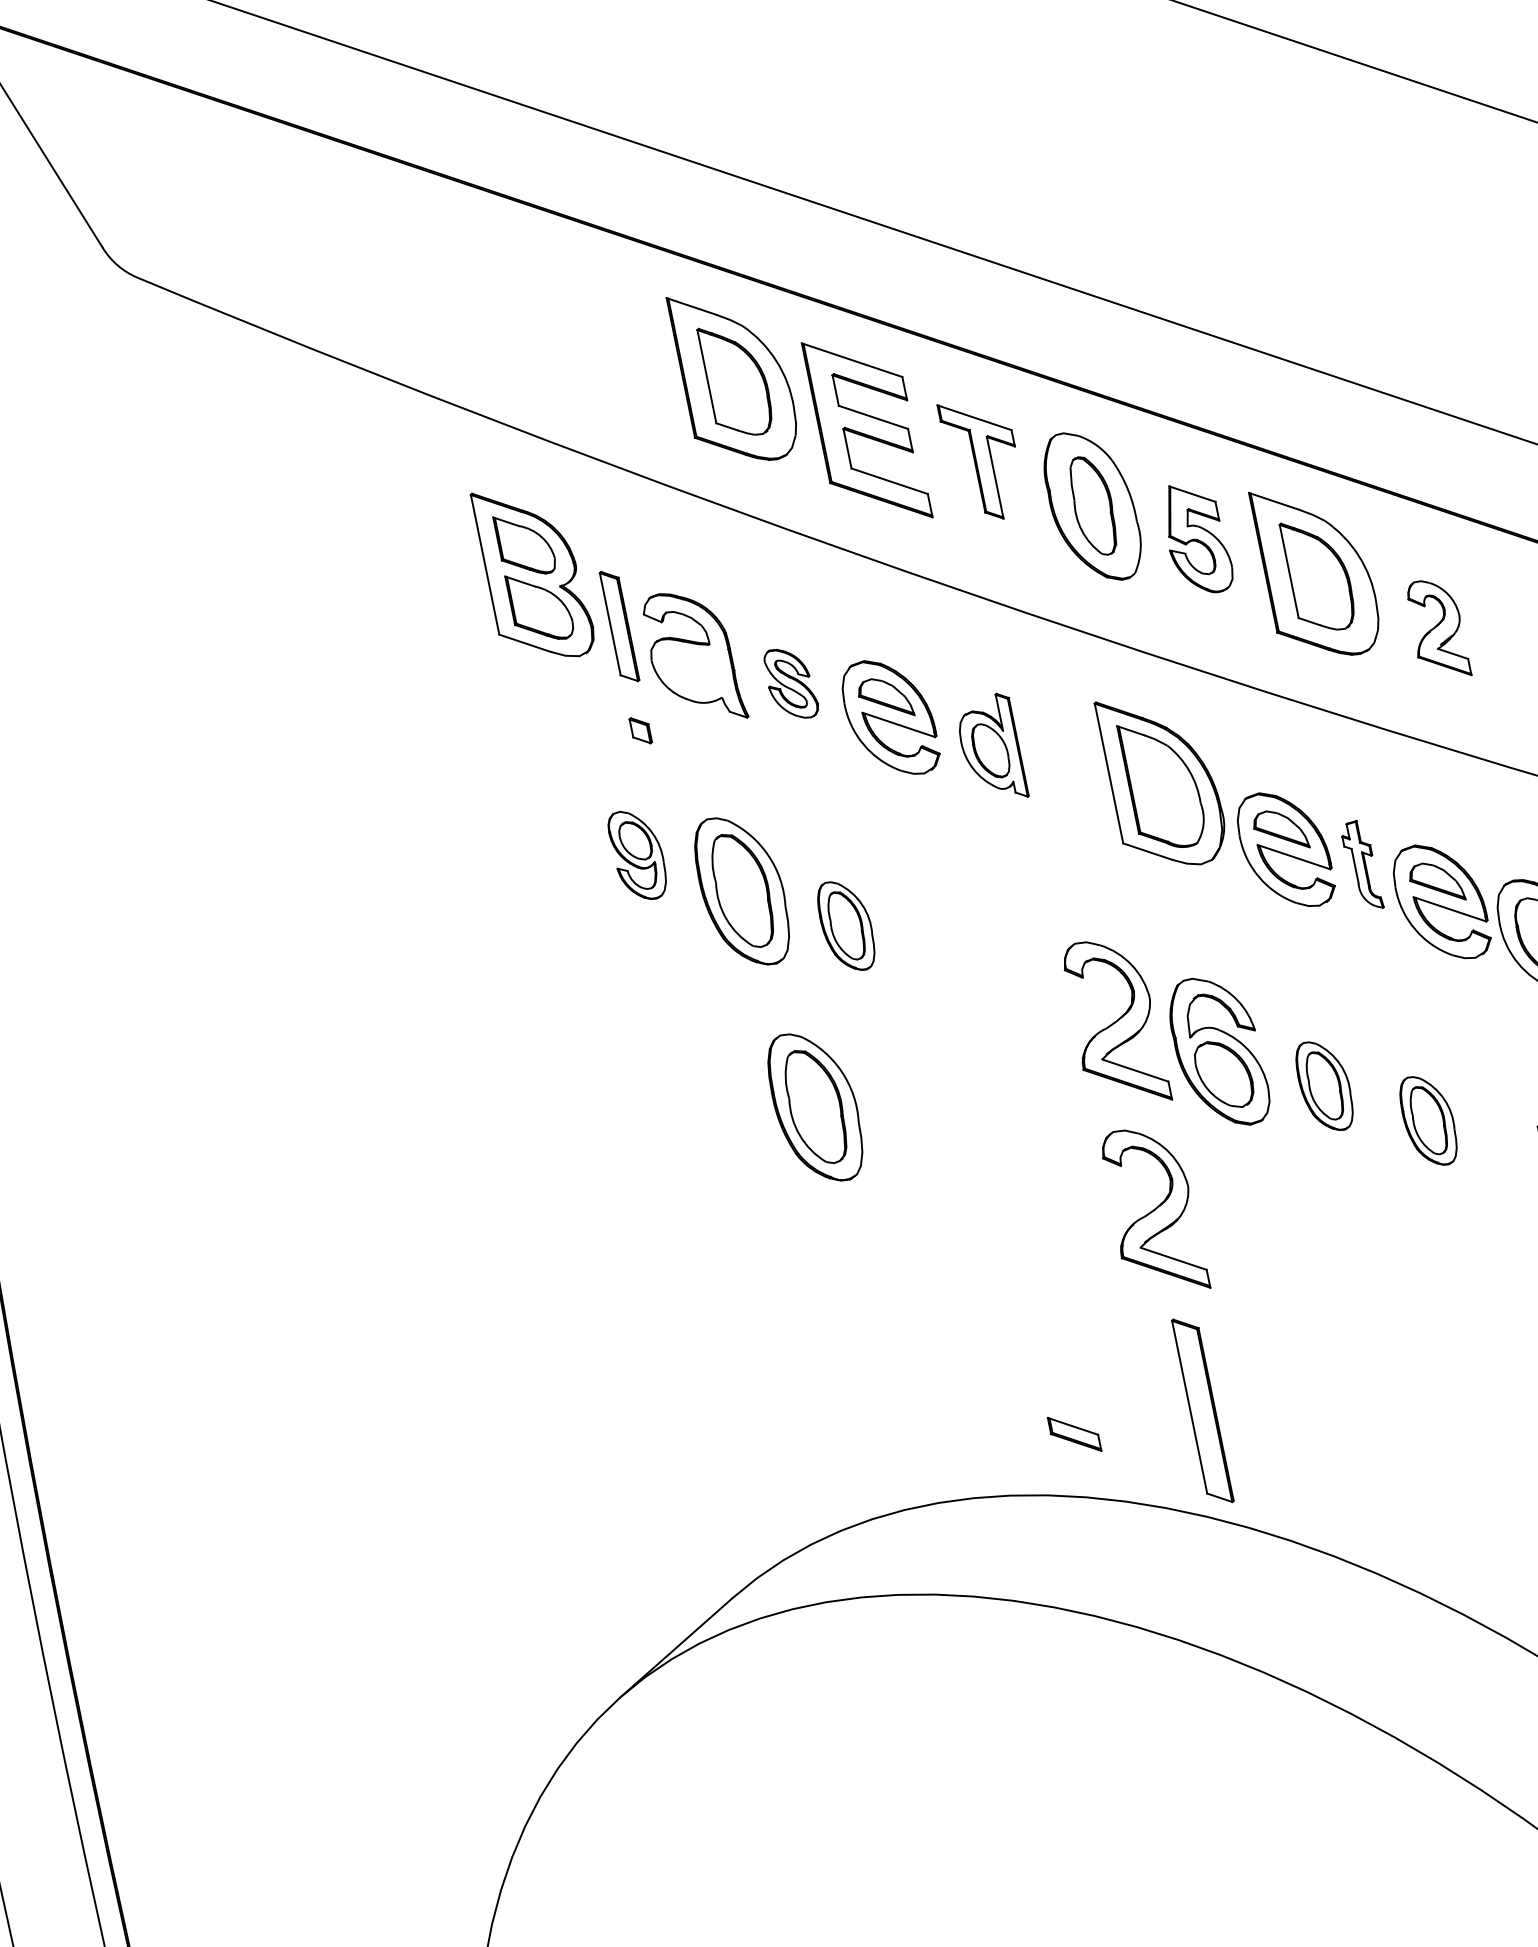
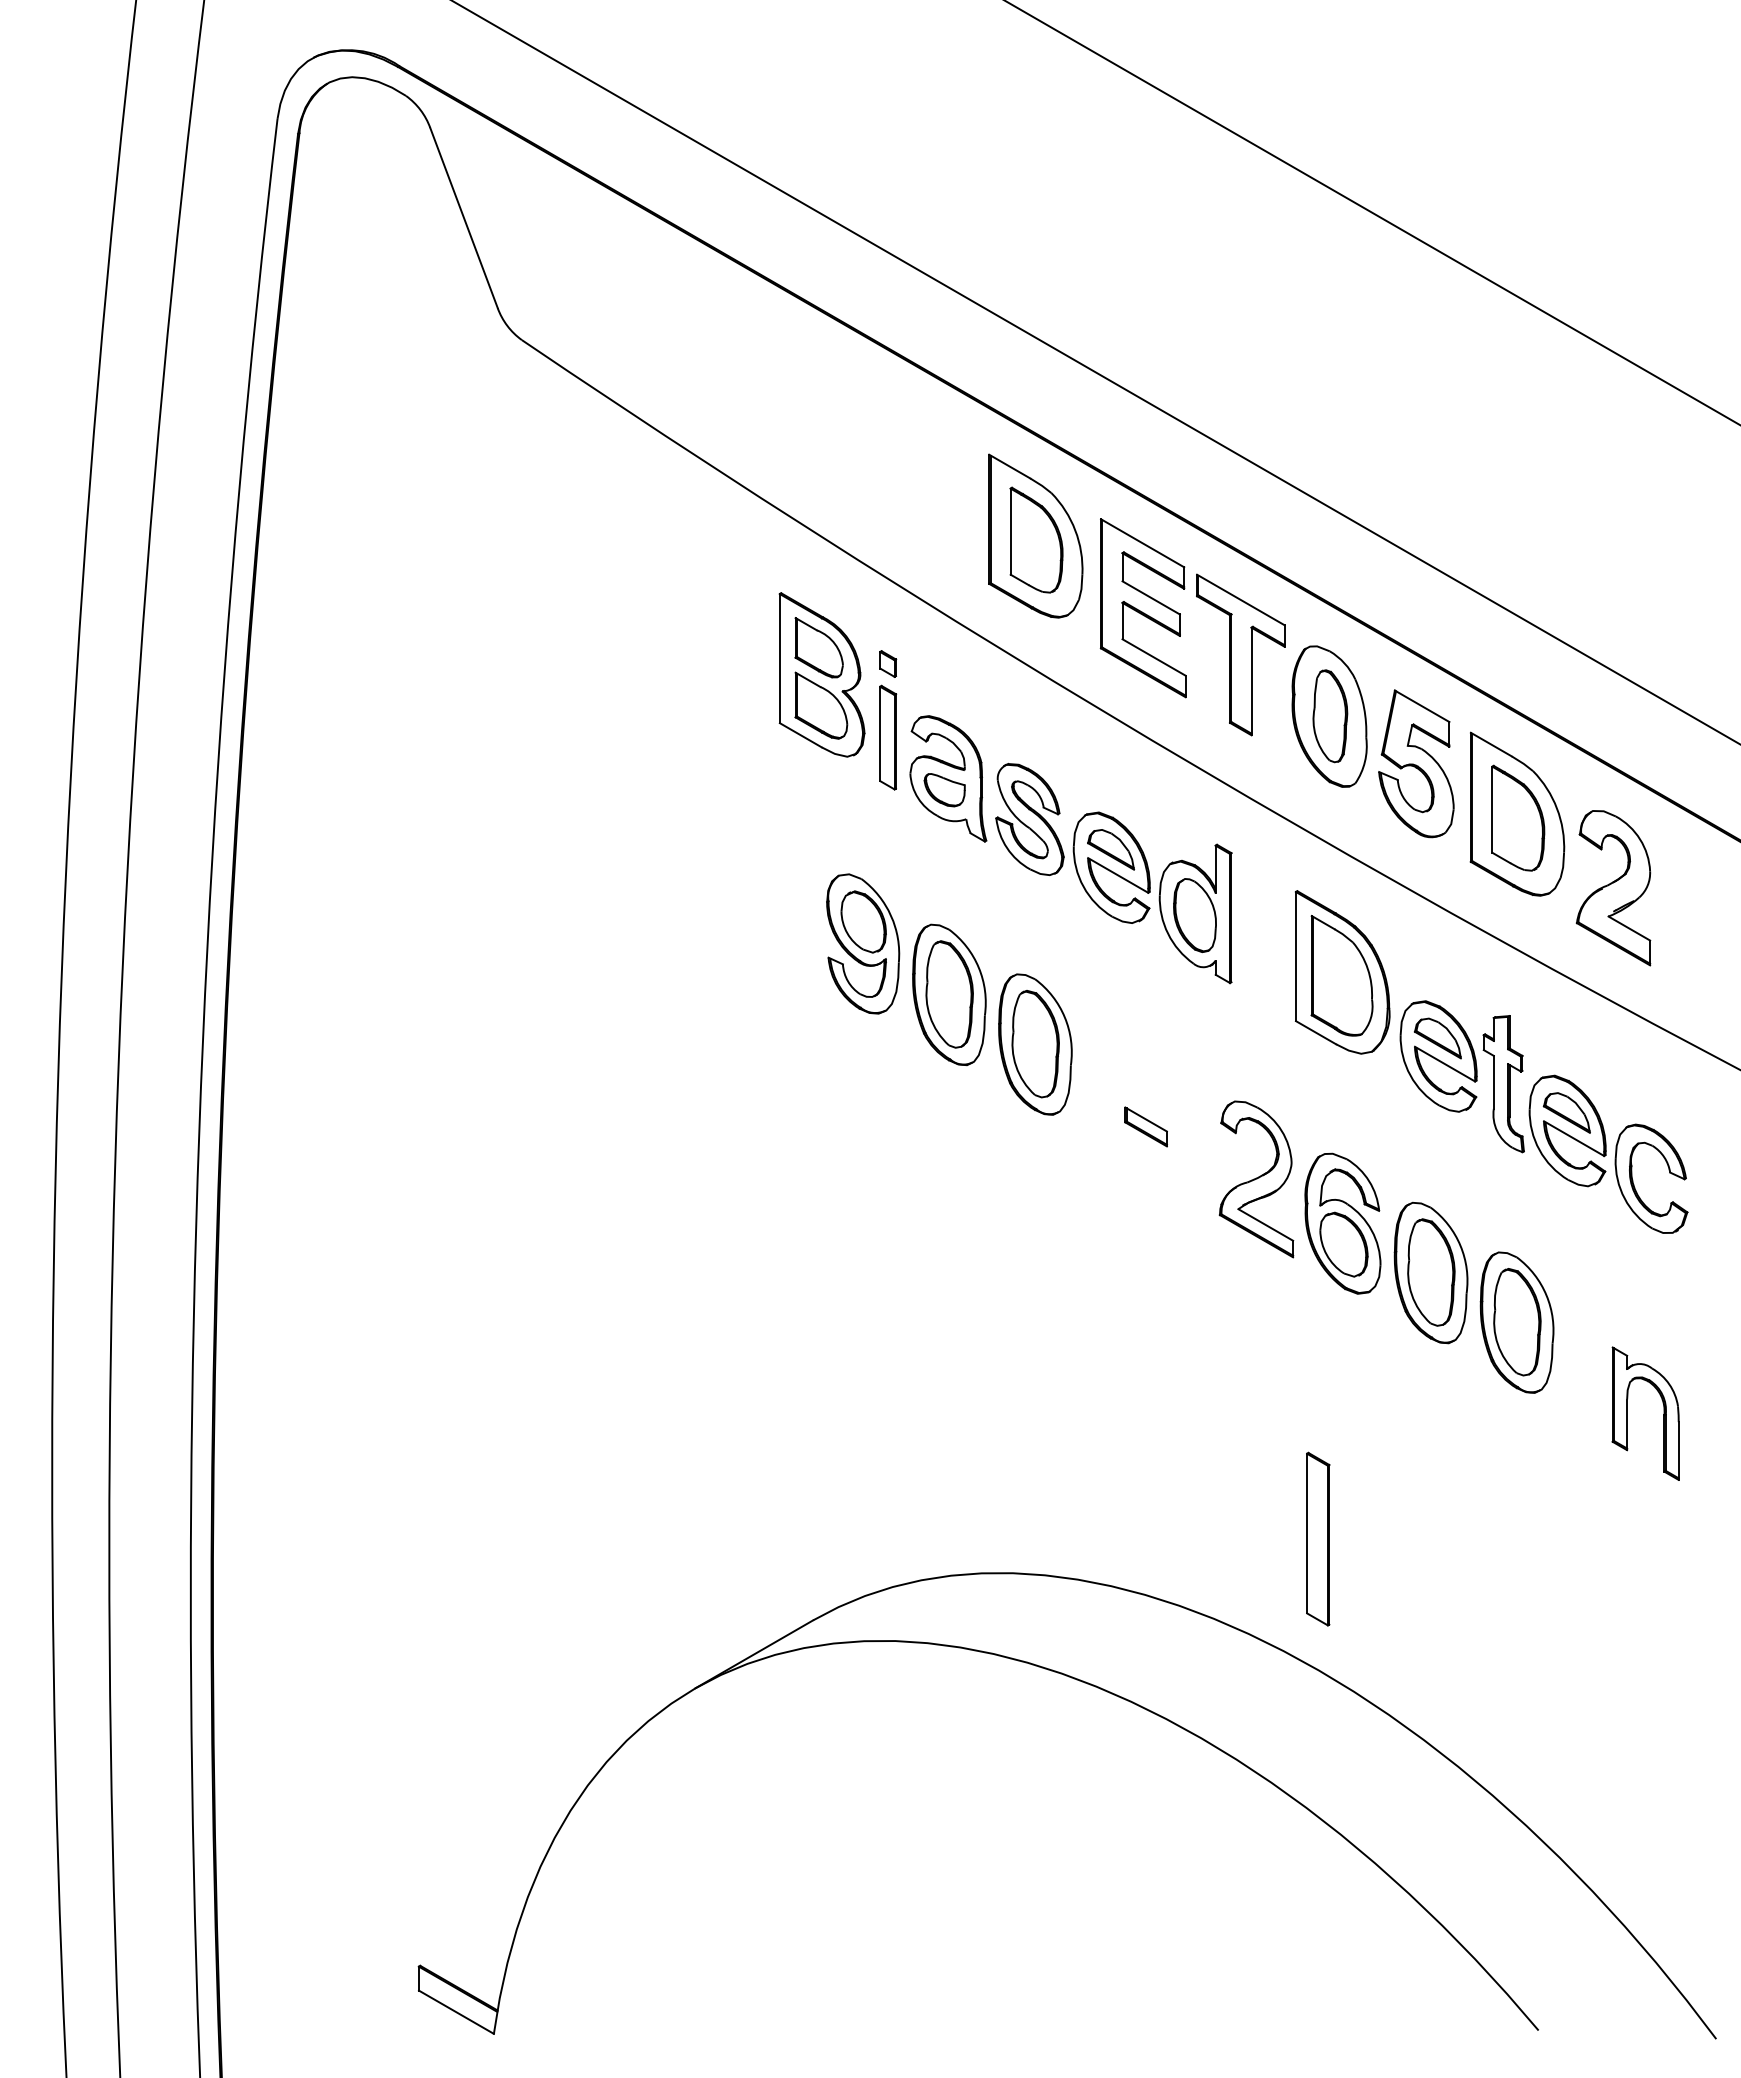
part: (982, 458) -> (1240, 654), size x1.43
part: (1196, 538) -> (1416, 763), size x1.43
part: (1437, 630) -> (1613, 888), size x1.67
part: (692, 671) -> (944, 790), added
part: (790, 683) -> (1029, 819), size x1.67
part: (641, 730) -> (888, 663), moved
part: (990, 749) -> (1195, 913), size x1.43
part: (638, 854) -> (863, 943), size x1.67
part: (1361, 866) -> (1503, 1084), size x1.67
part: (846, 926) -> (1035, 1044), size x1.67
part: (1324, 1085) -> (1430, 1272), size x1.67
part: (815, 1106) -> (975, 1199), removed
part: (1428, 1120) -> (1516, 1322), size x1.67
part: (1153, 1211) -> (1256, 1353), removed
part: (1203, 1410) -> (1318, 1538), moved
part: (1073, 1434) -> (1145, 1126), moved

